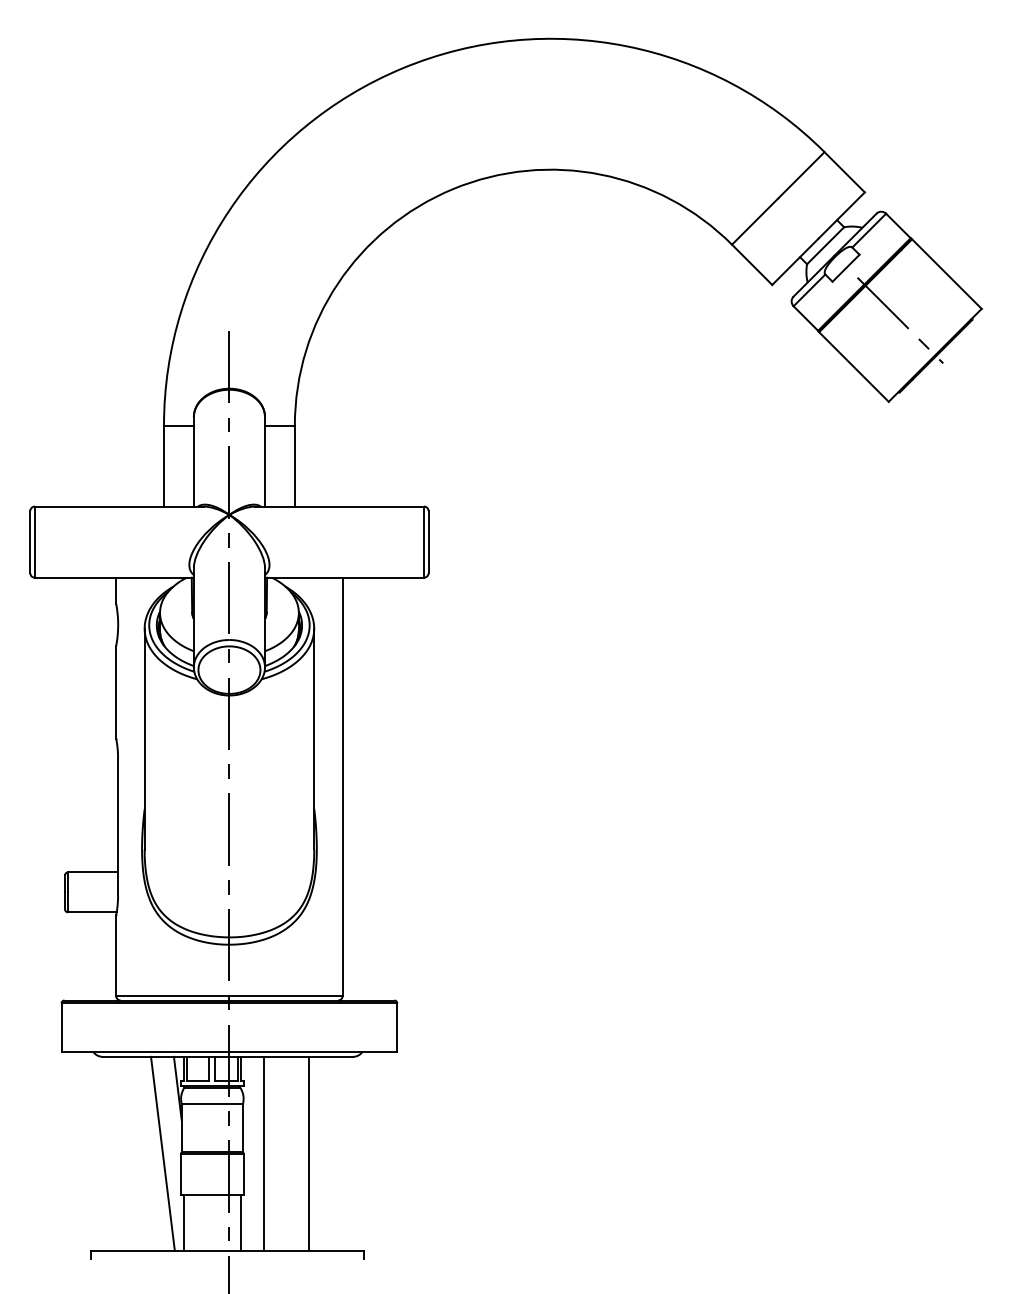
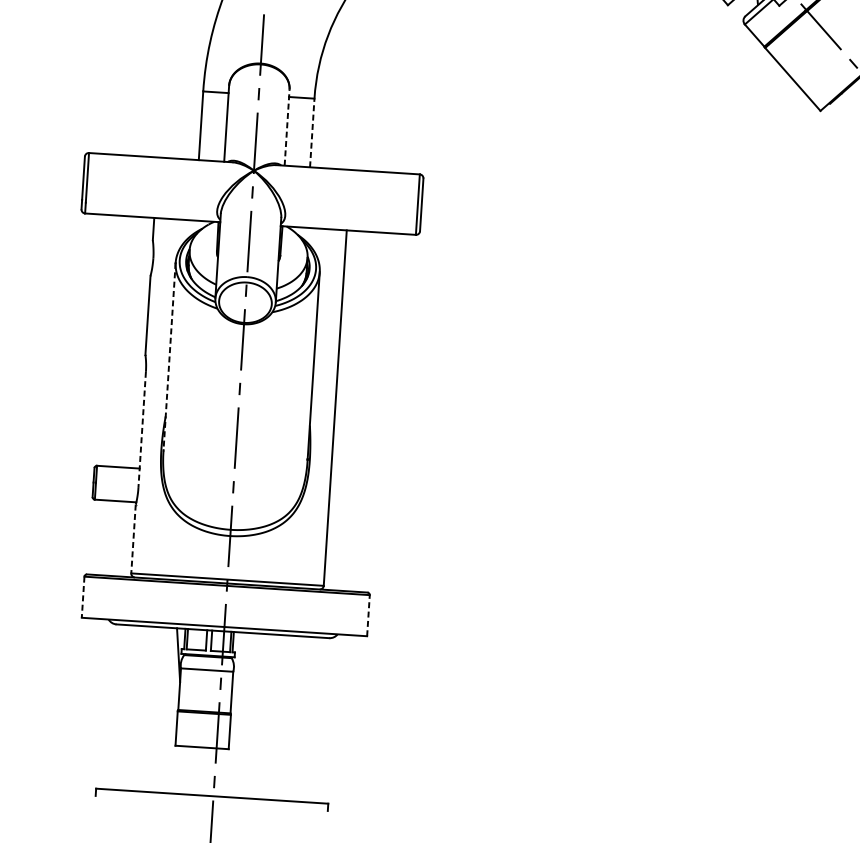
line: (265, 461) -> (287, 127), solid -> dashed
line: (294, 465) -> (311, 132), solid -> dashed
line: (144, 739) -> (169, 356), solid -> dashed
line: (118, 827) -> (142, 430), solid -> dashed
line: (116, 956) -> (133, 539), solid -> dashed
line: (397, 1027) -> (368, 615), solid -> dashed
line: (61, 1028) -> (83, 598), solid -> dashed
line: (162, 1153) -> (161, 709), removed
line: (263, 1153) -> (247, 715), removed
line: (309, 1153) -> (286, 717), removed
line: (183, 1222) -> (176, 769), removed
line: (240, 1222) -> (224, 772), removed

